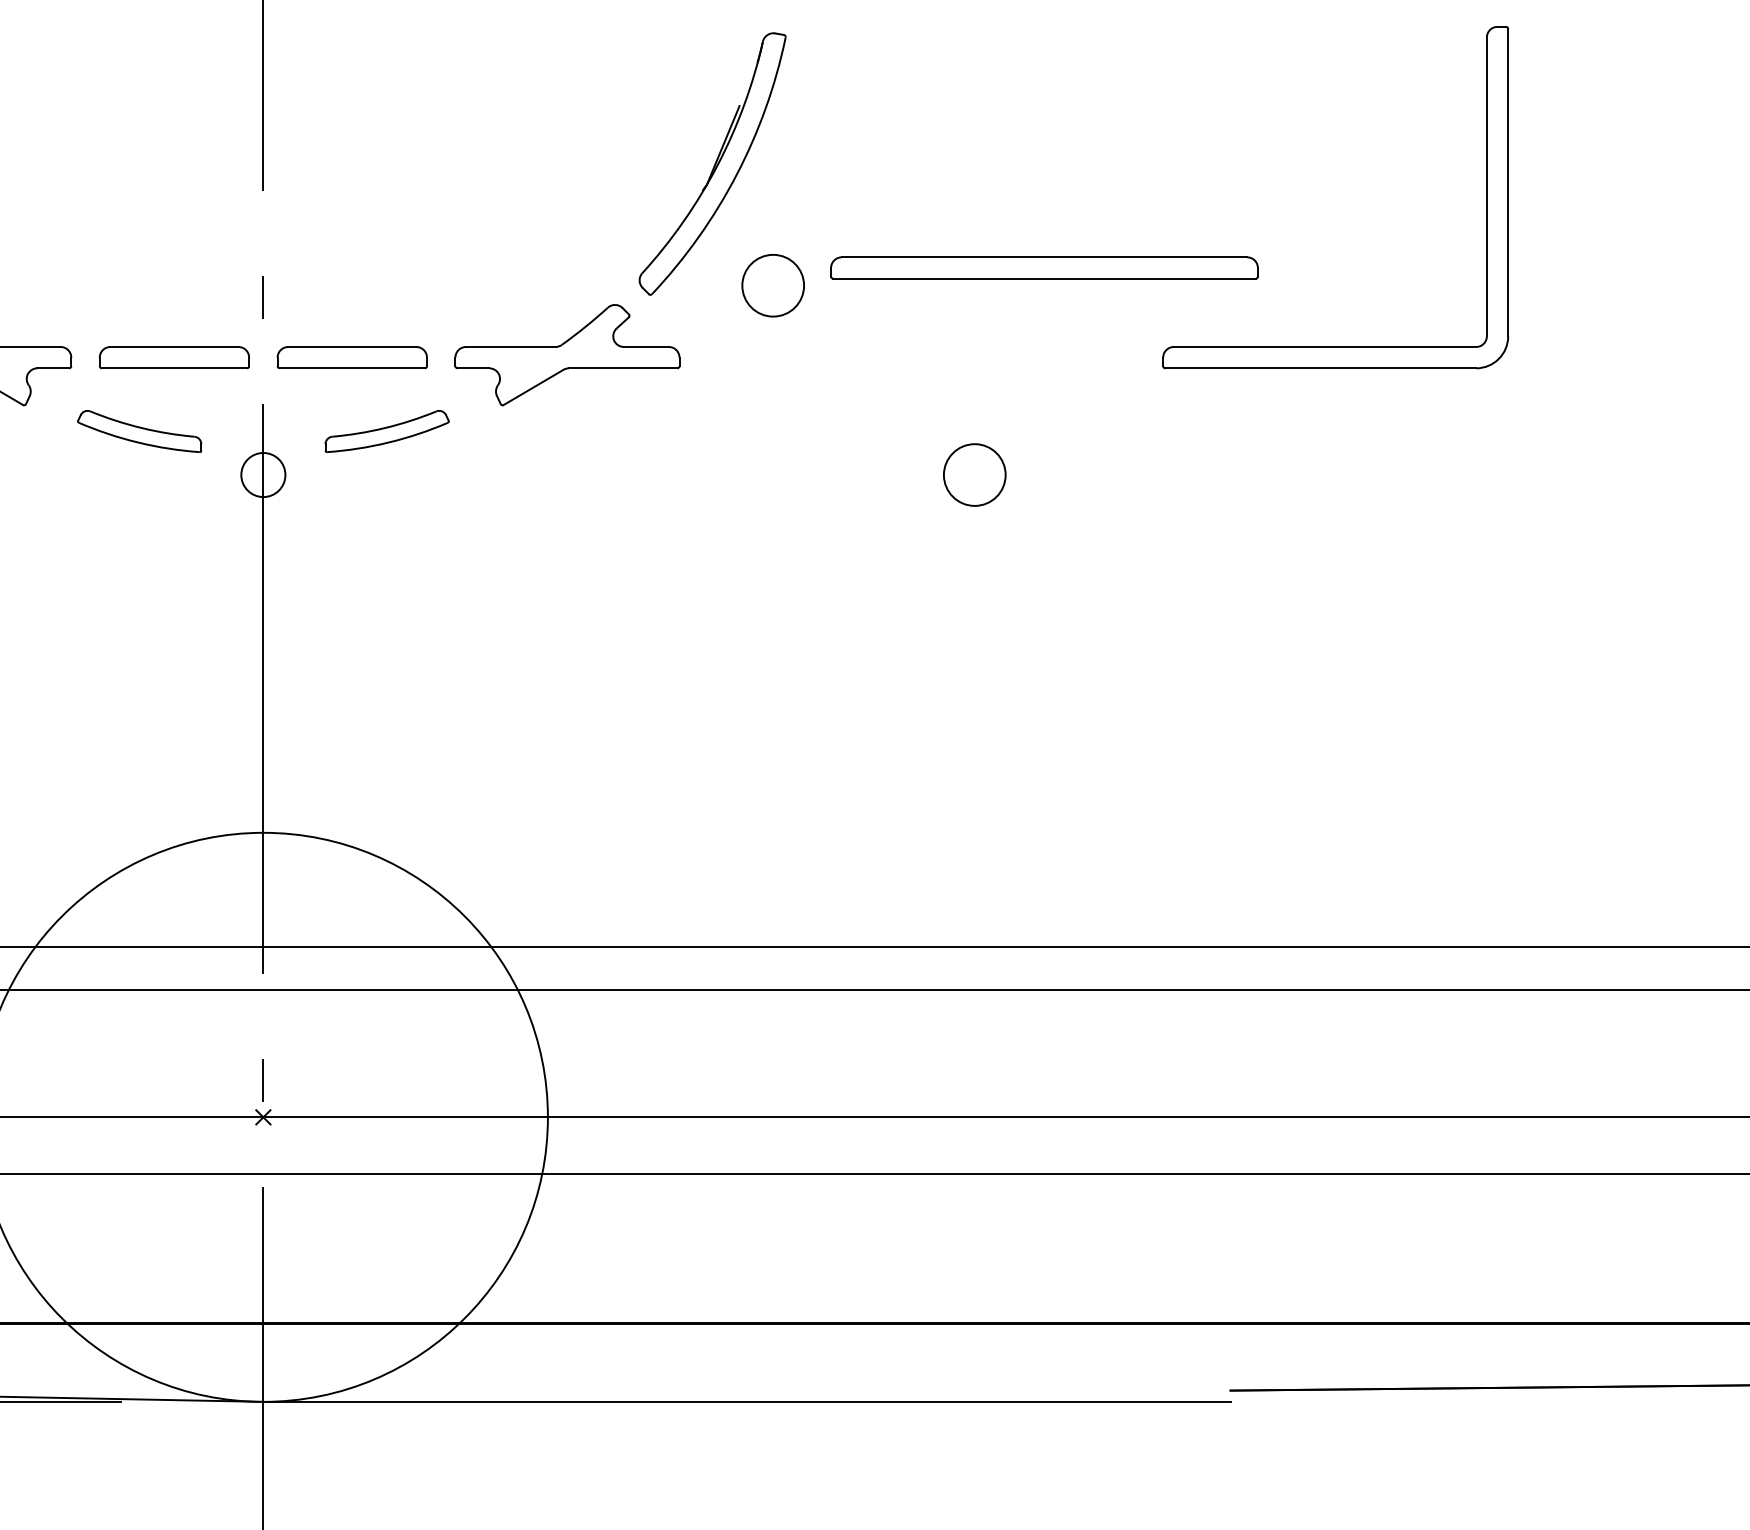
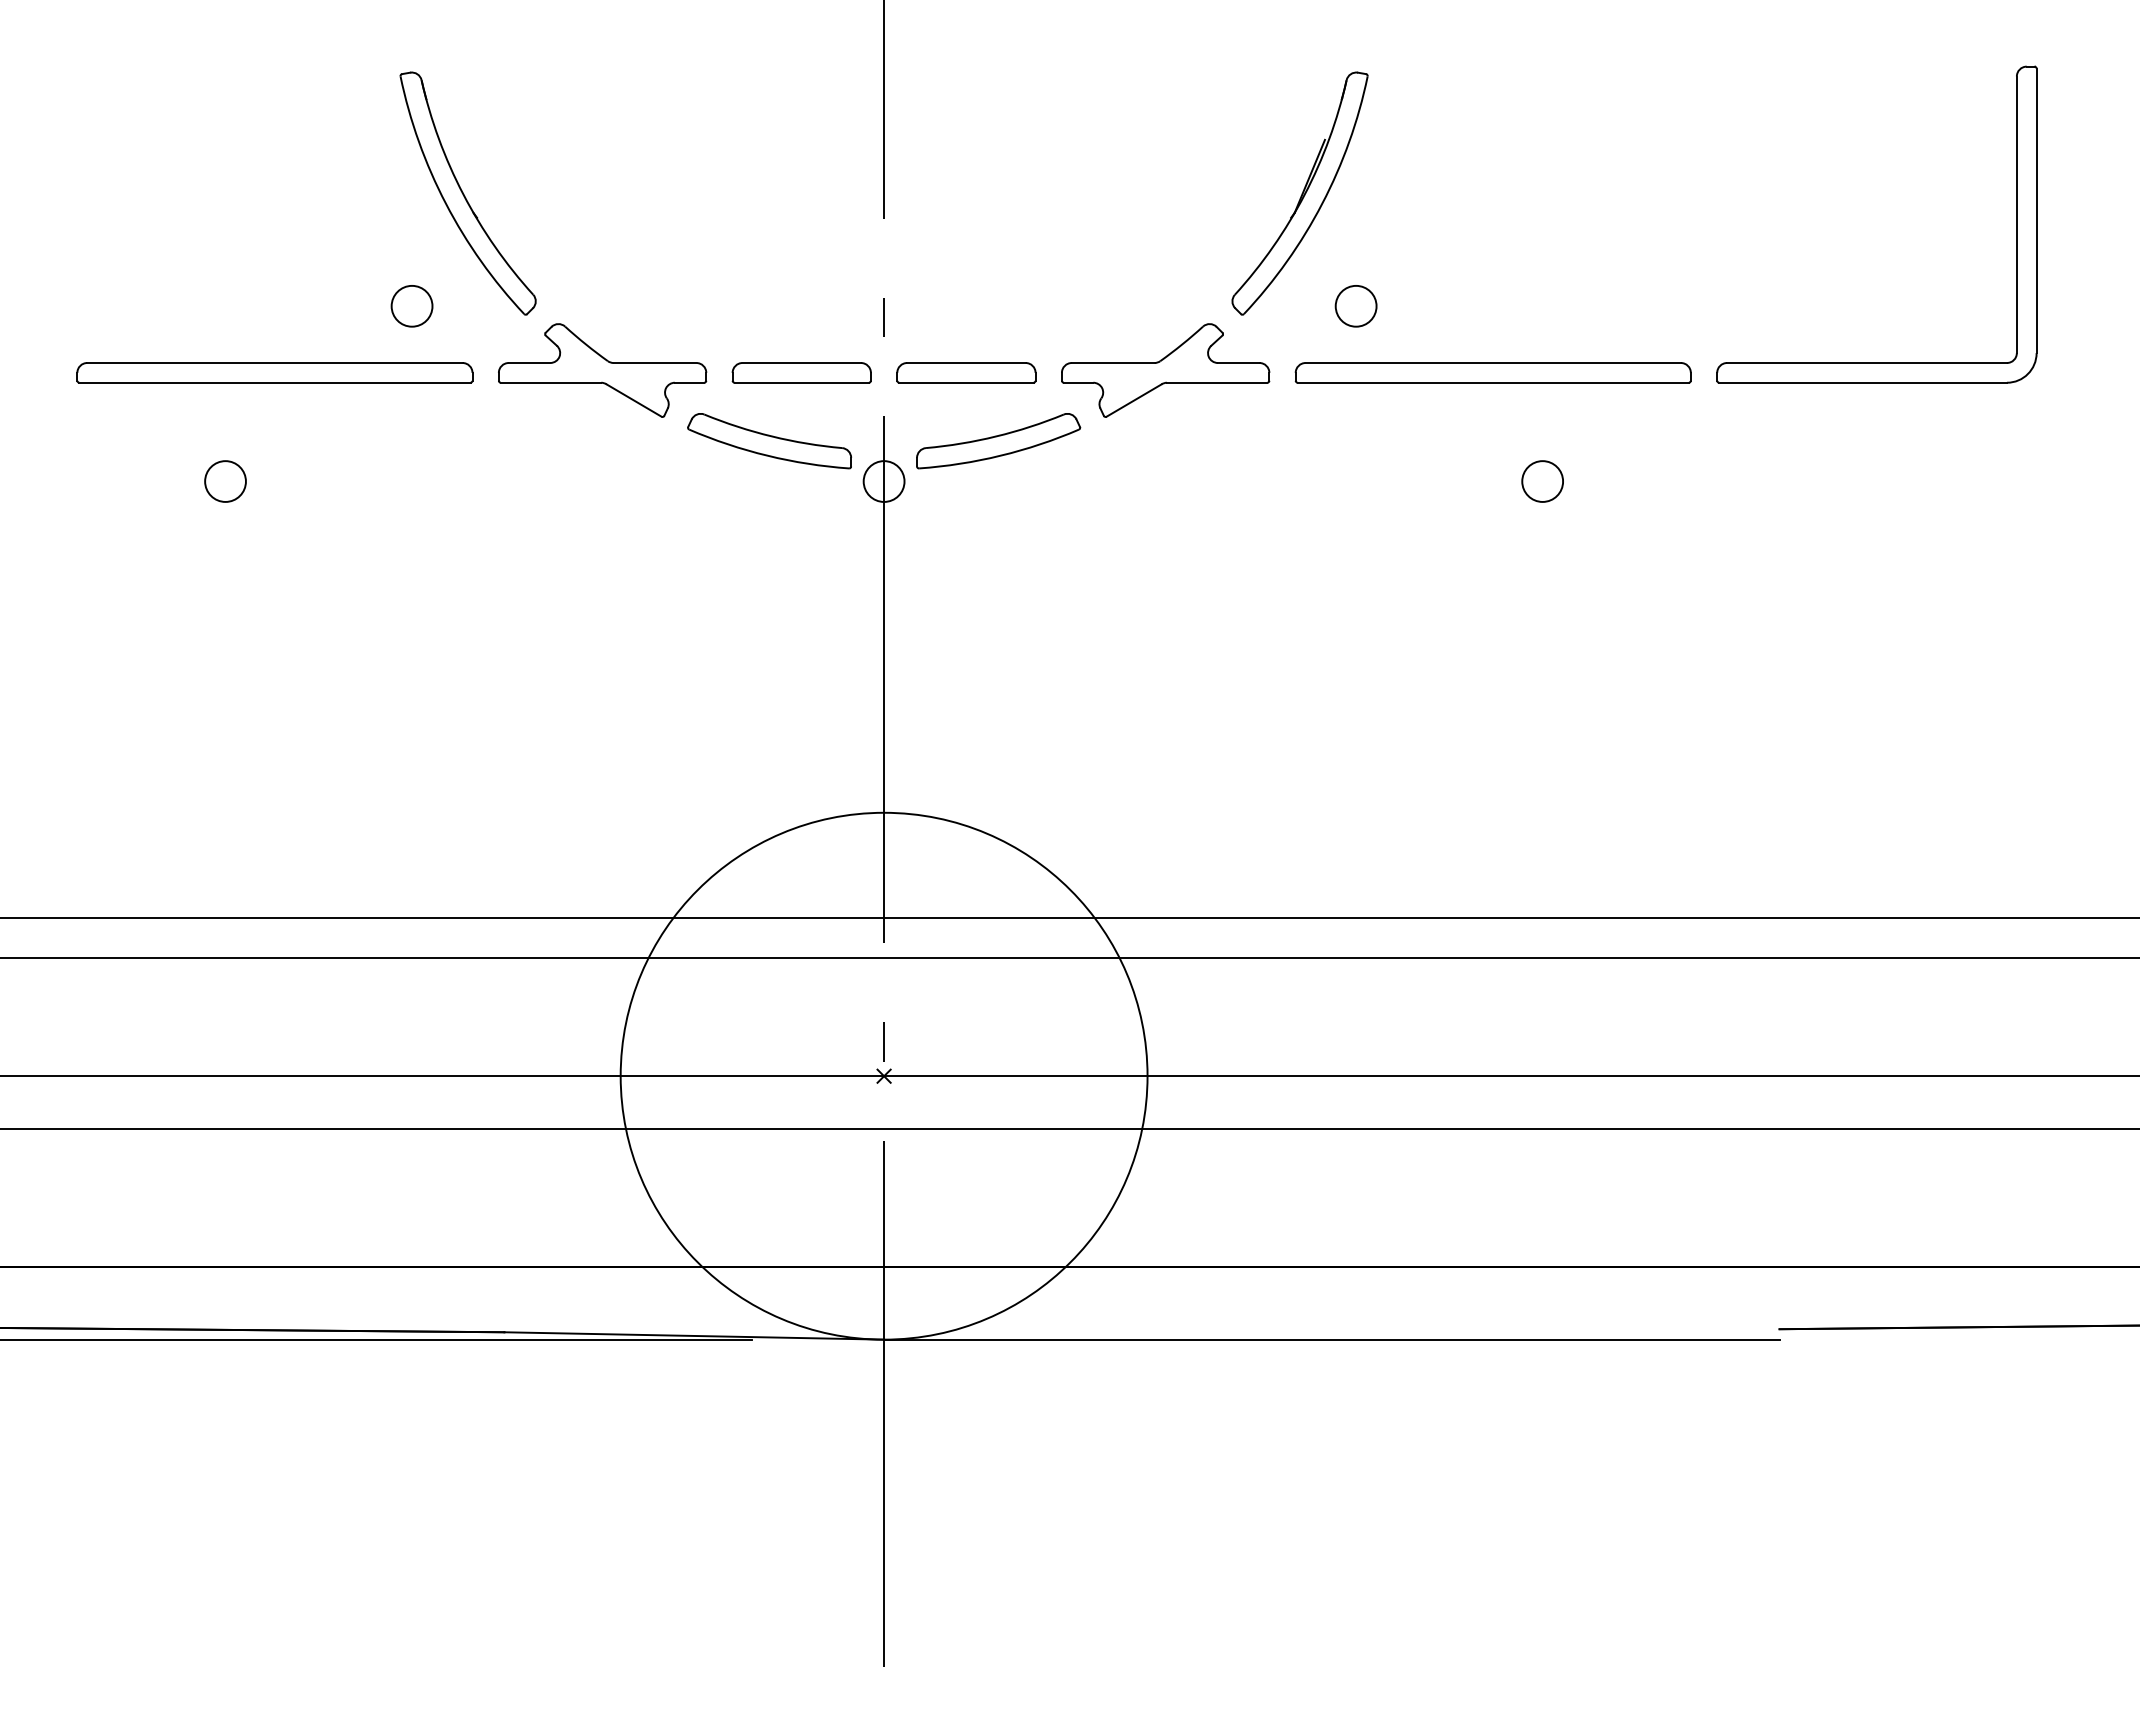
part: (1043, 267) -> (1492, 372), moved
circle: (772, 284) -> (1355, 305), size x0.71
part: (139, 431) -> (769, 441), size x1.43
part: (386, 431) -> (998, 441), size x1.43
circle: (974, 474) -> (1542, 481), size x0.71

